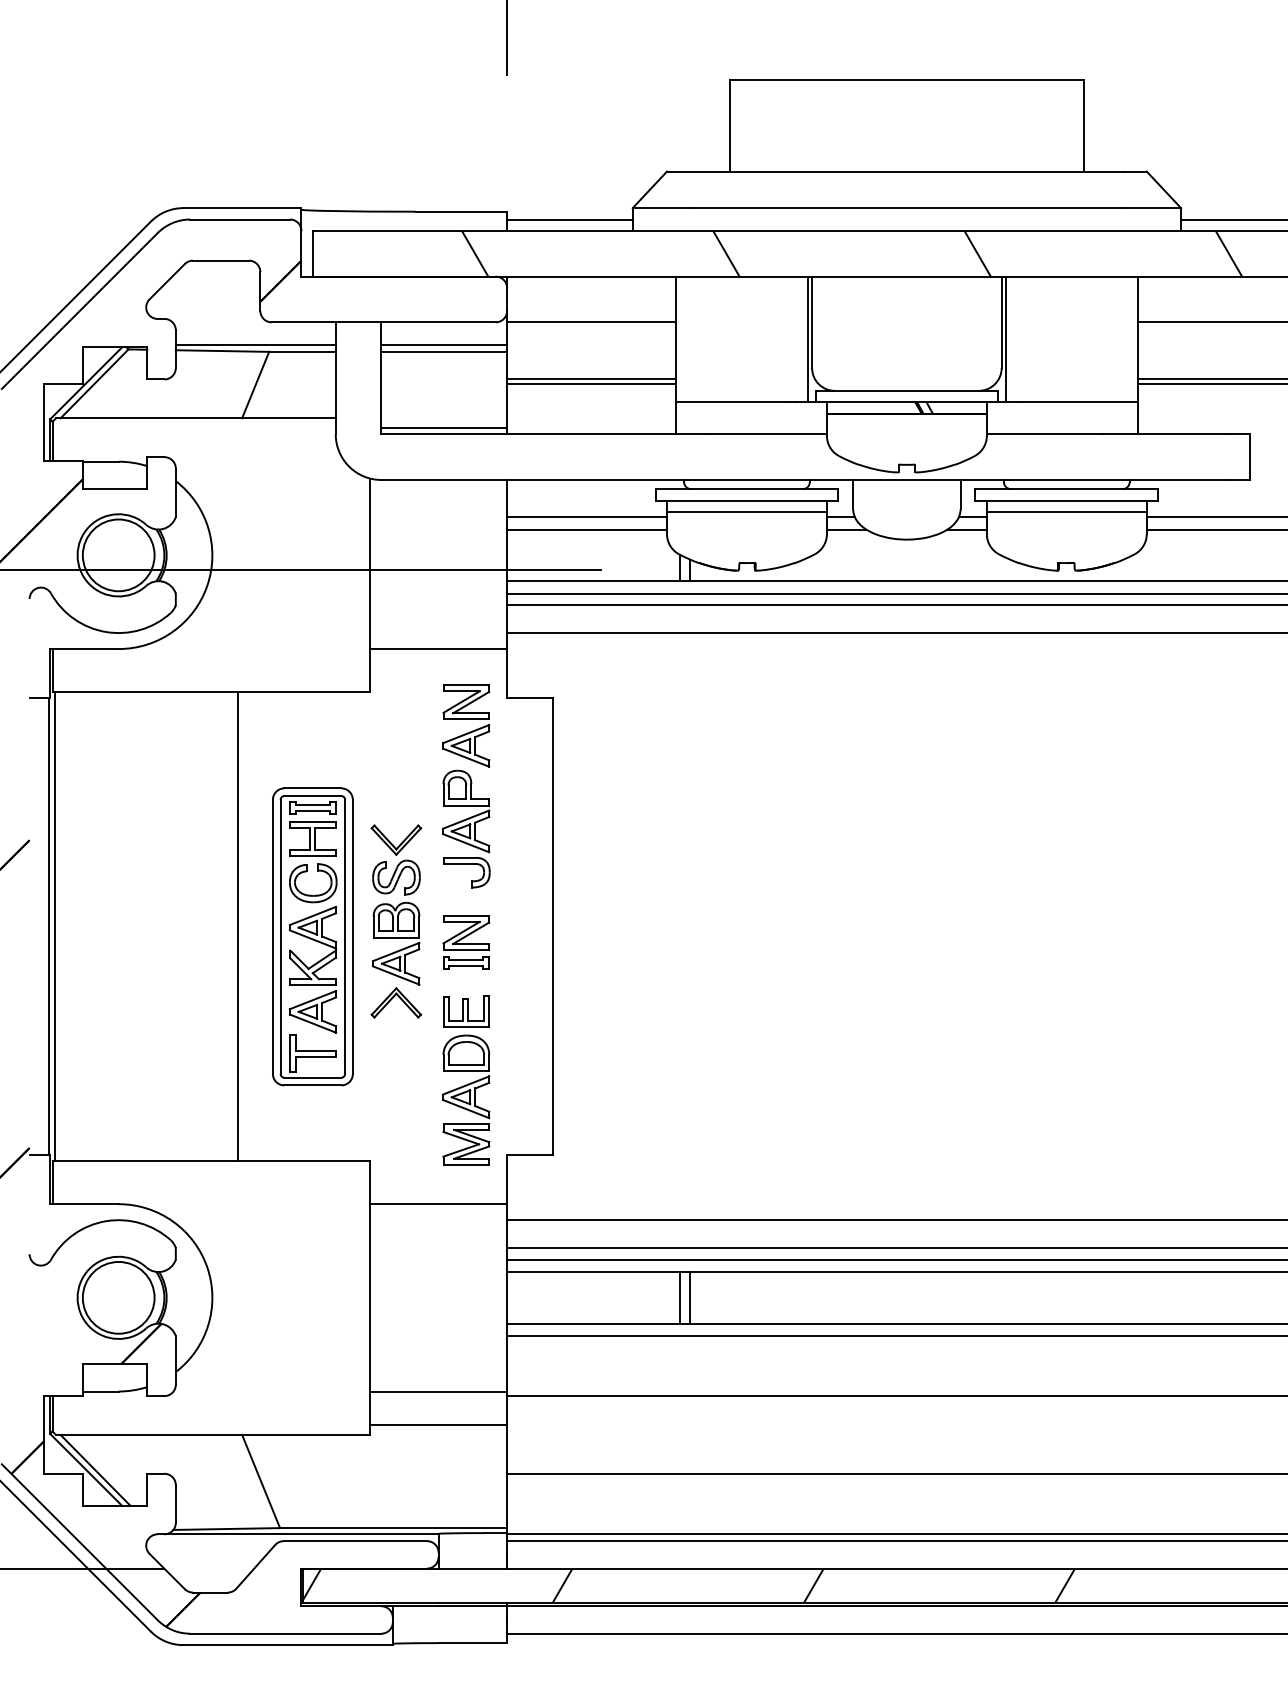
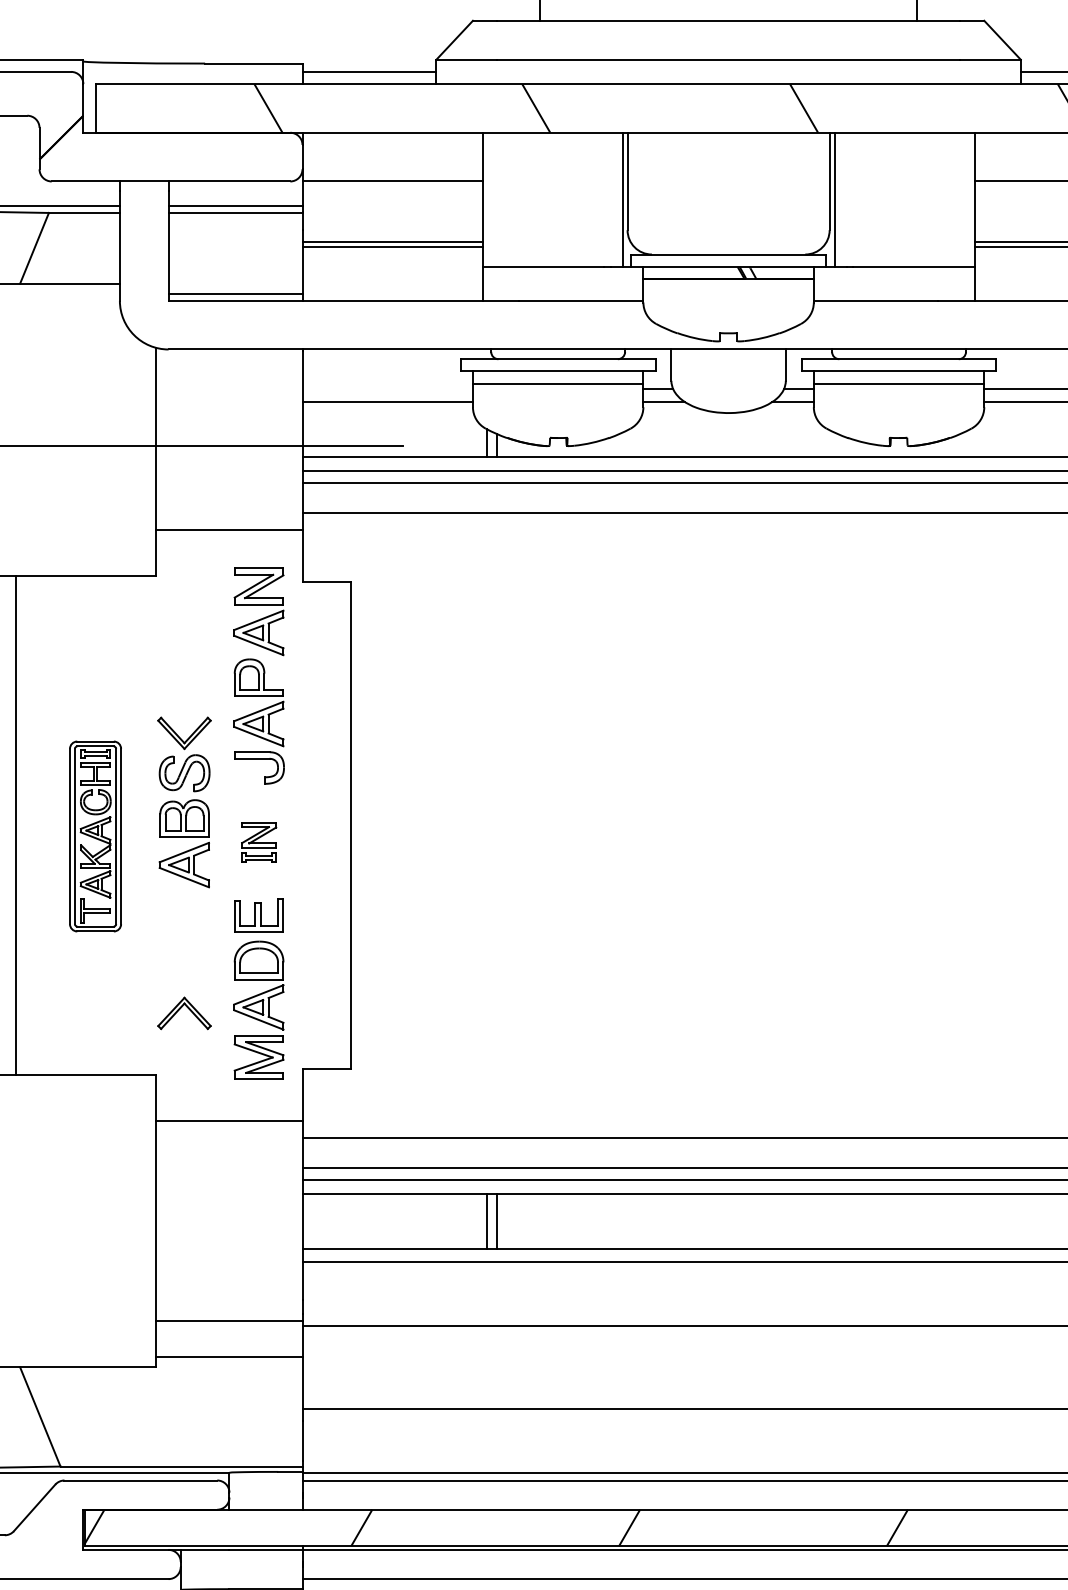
line: (587, 517) -> (388, 389), removed
part: (312, 936) -> (95, 836), size x0.6
part: (466, 942) -> (259, 842), size x0.7
part: (396, 1002) -> (184, 1012), moved

